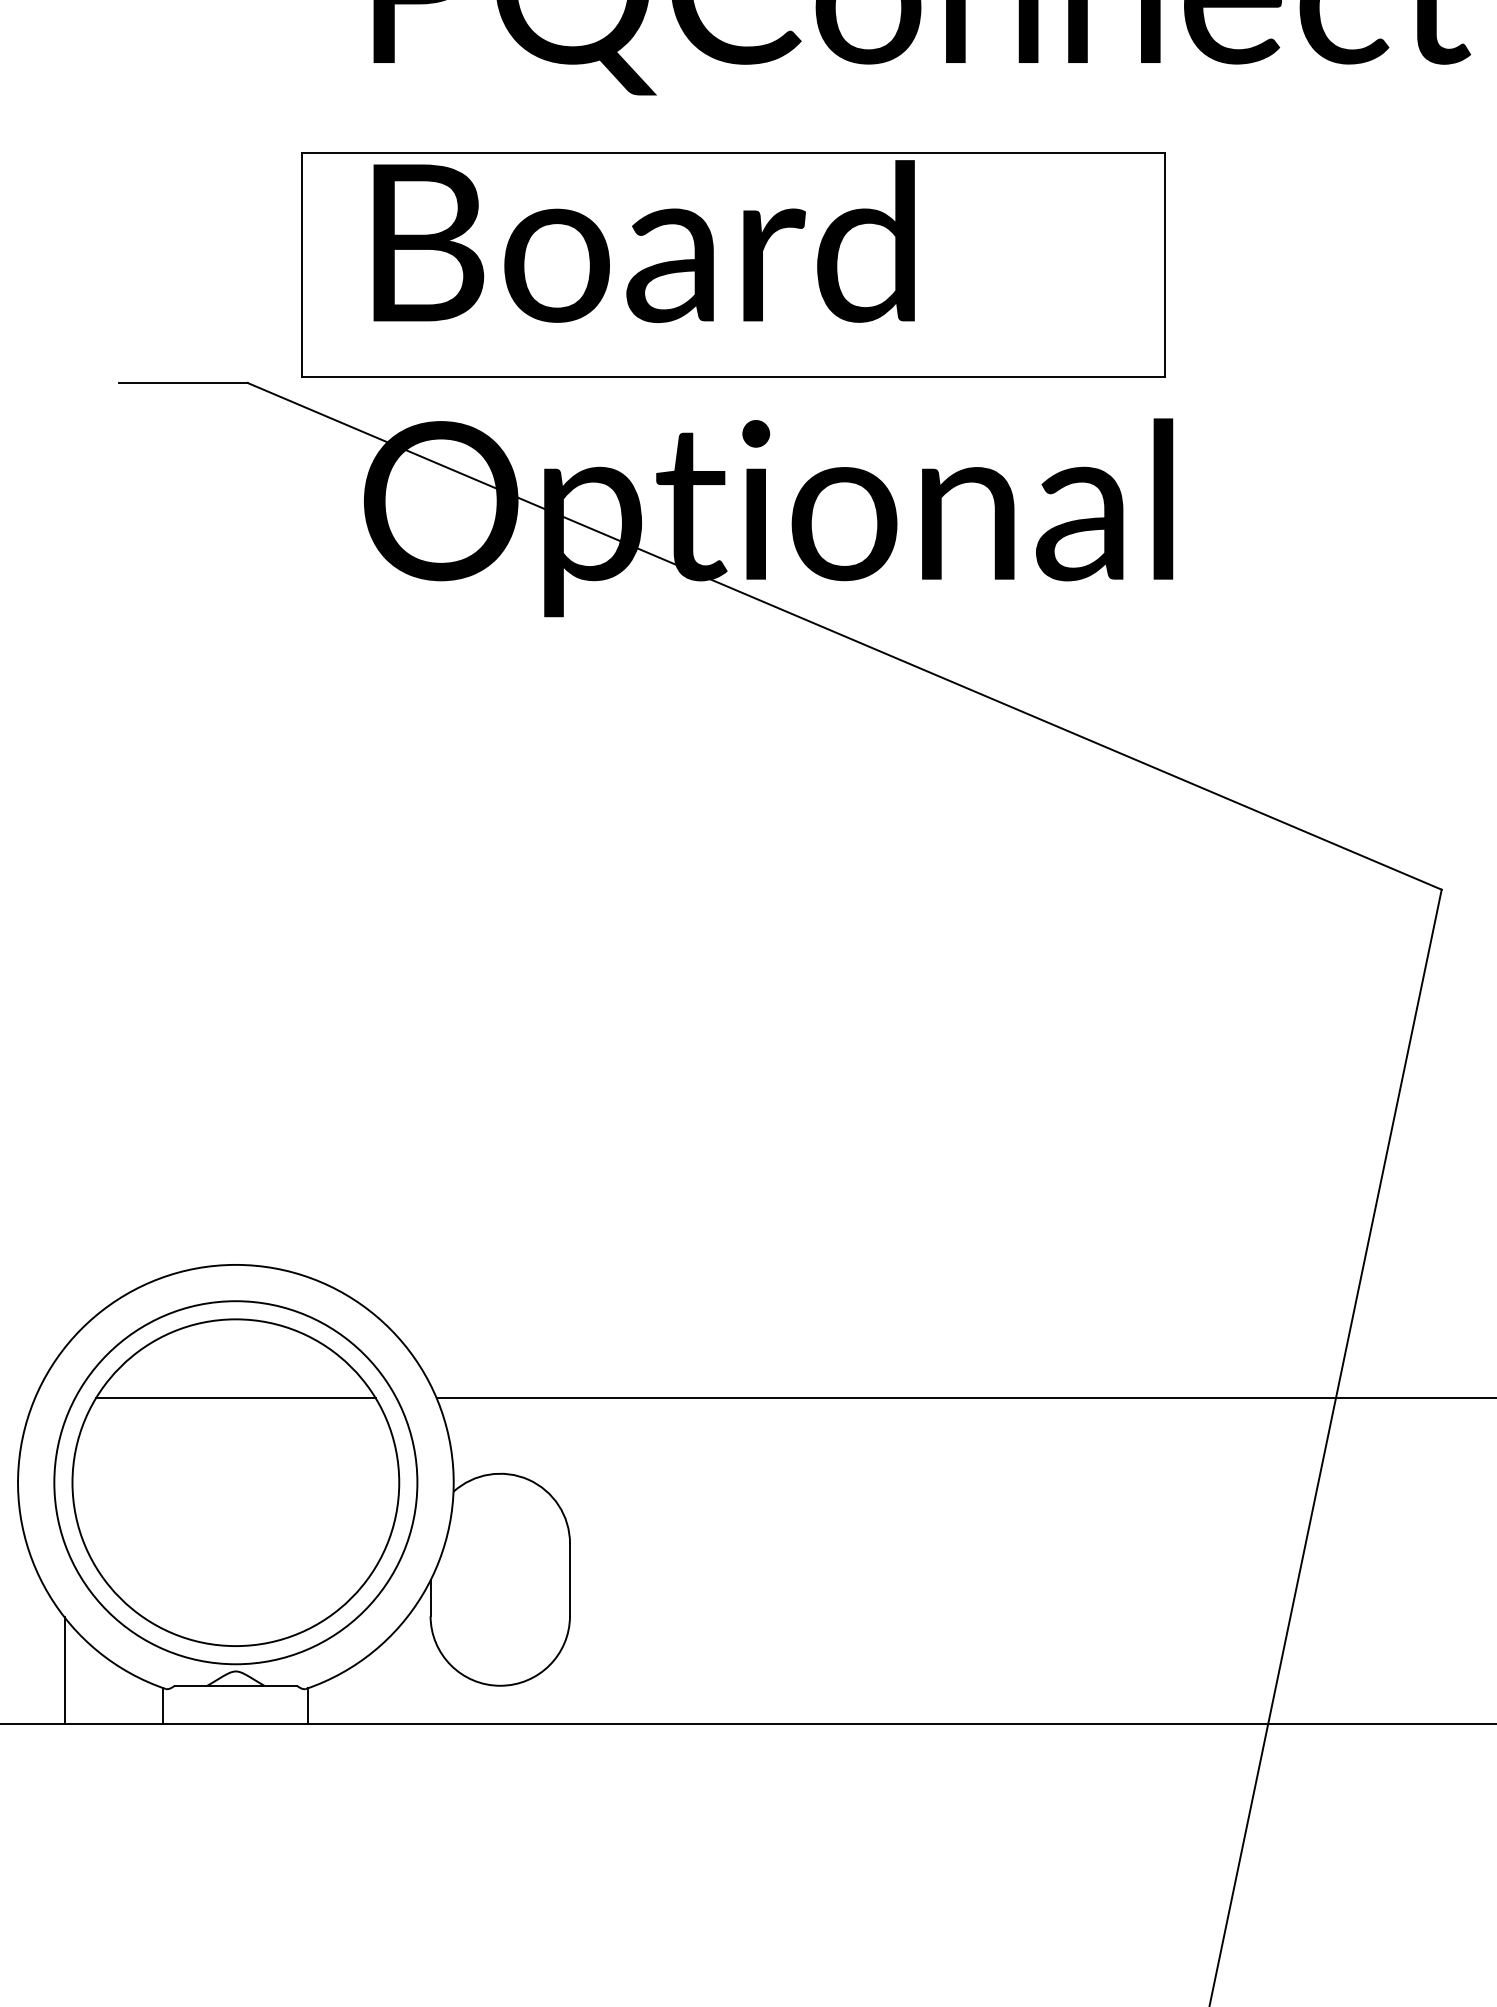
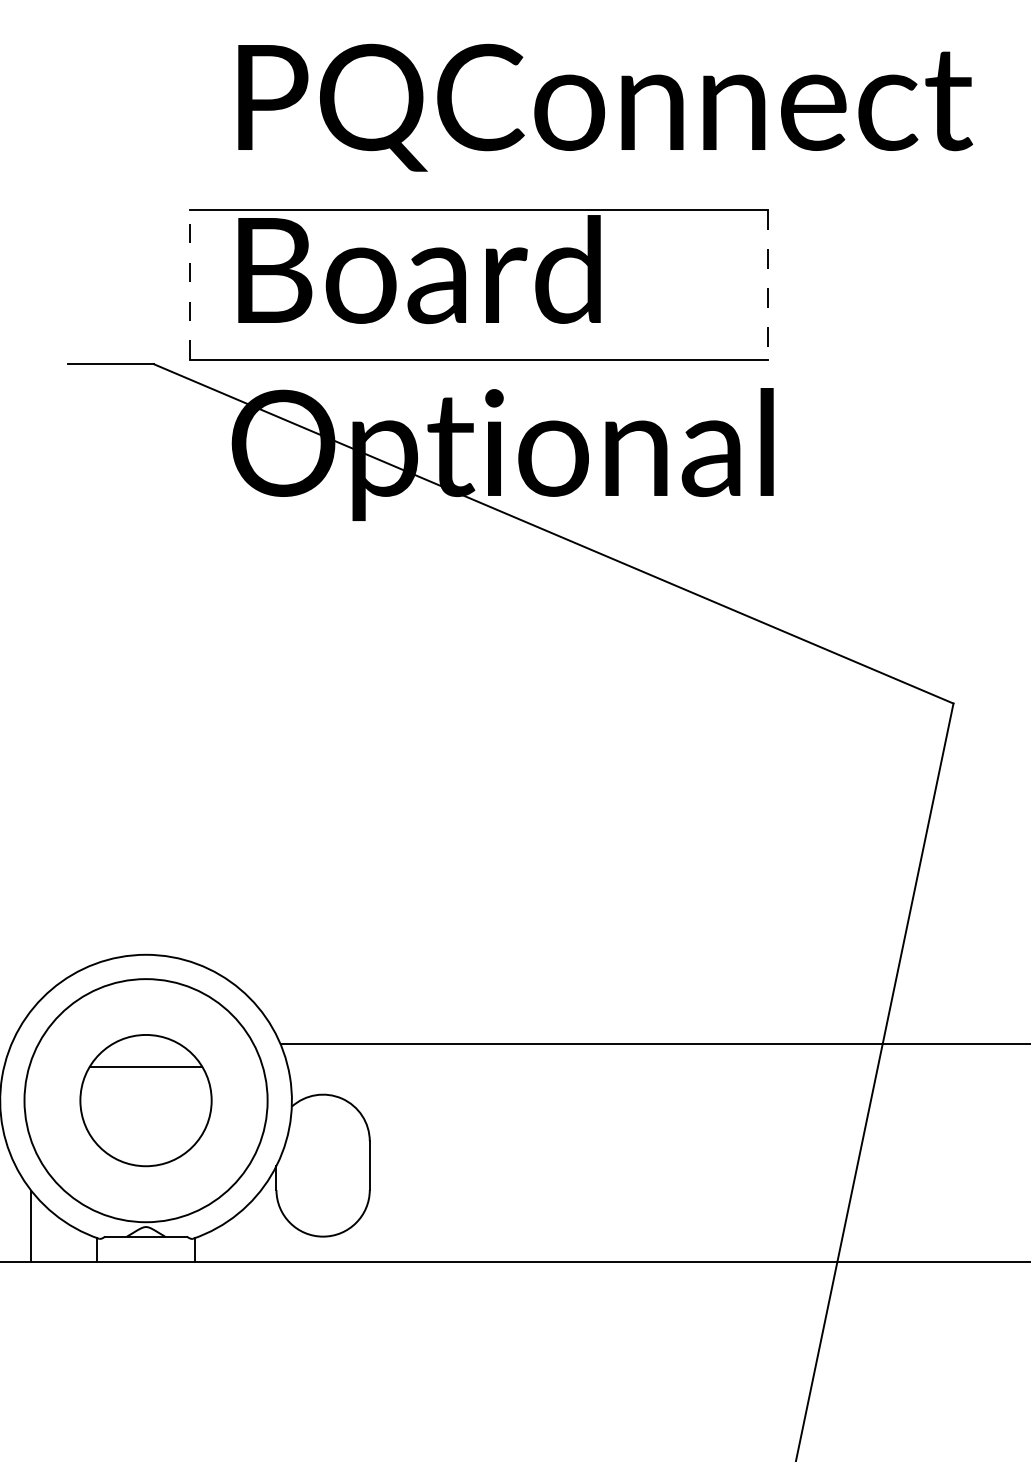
line: (302, 265) -> (190, 285), solid -> dashed
line: (1163, 265) -> (767, 285), solid -> dashed
part: (235, 1482) -> (145, 1100), size x0.6

